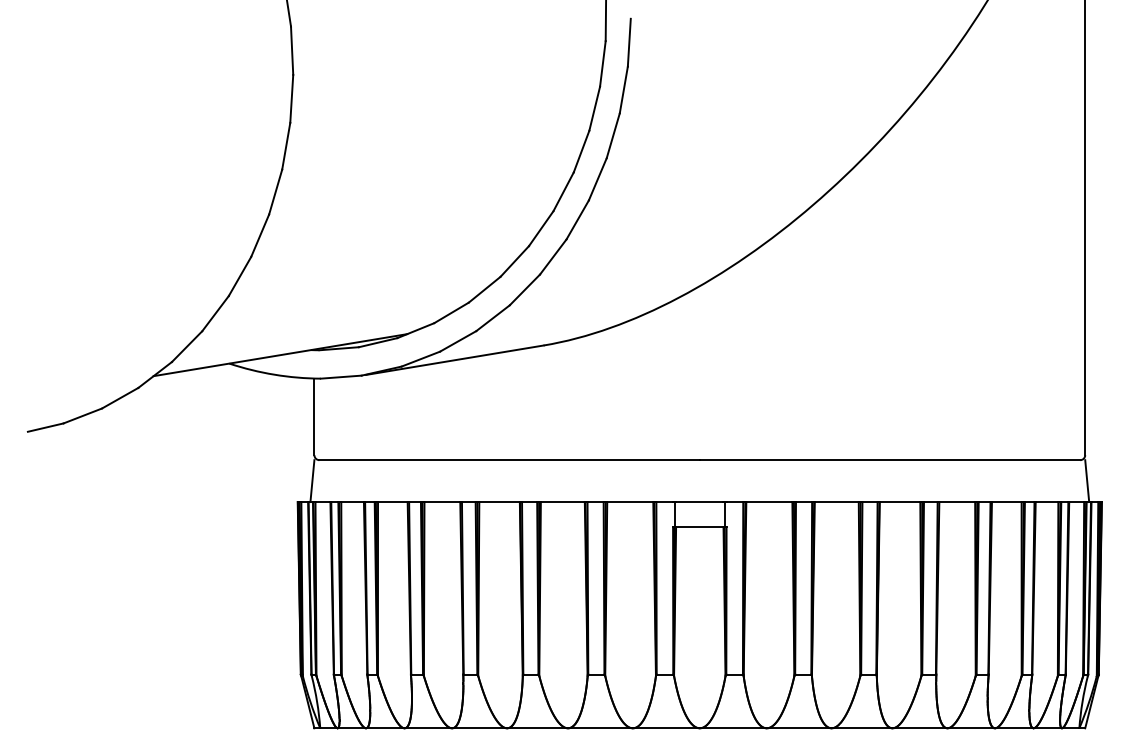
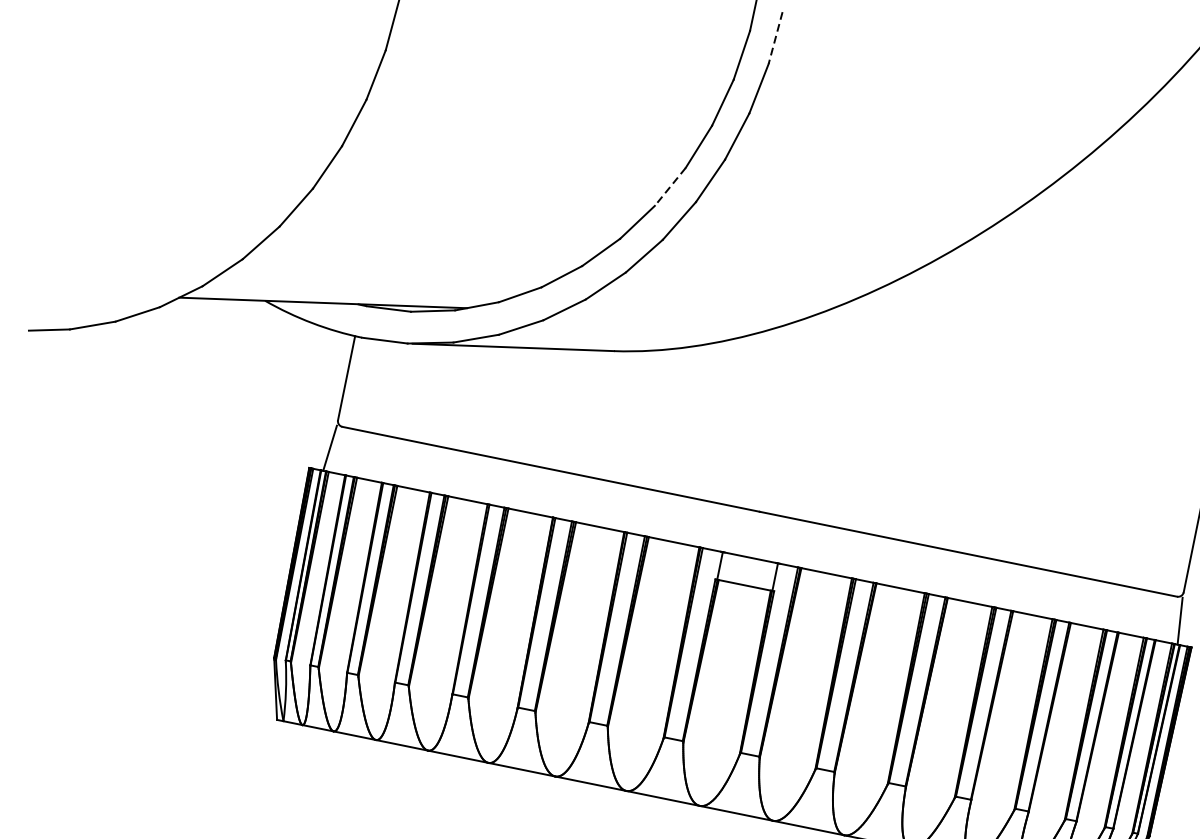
line: (629, 42) -> (775, 37), solid -> dashed
line: (563, 191) -> (670, 186), solid -> dashed

